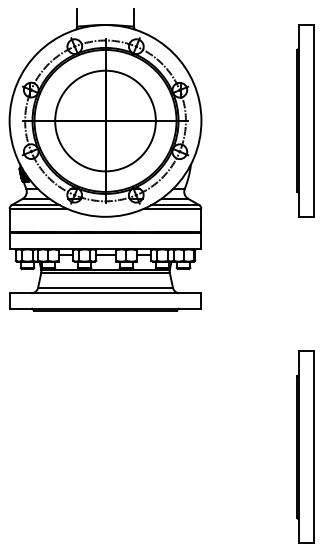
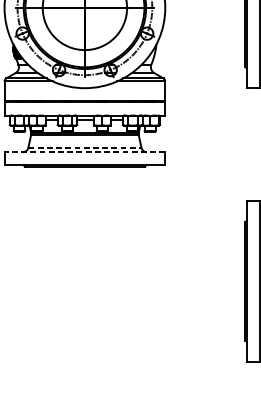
line: (106, 287) -> (85, 147), solid -> dashed
line: (105, 293) -> (84, 152), solid -> dashed

